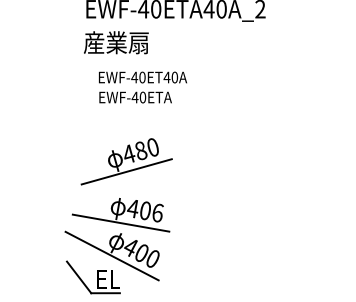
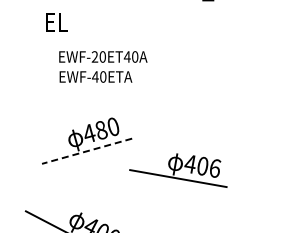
text: (116, 42) -> (76, 21), 産業扇 -> EL
text: (134, 77) -> (94, 56), EWF-40ET40A -> EWF-20ET40A
line: (126, 171) -> (86, 150), solid -> dashed
part: (120, 215) -> (177, 170), moved

